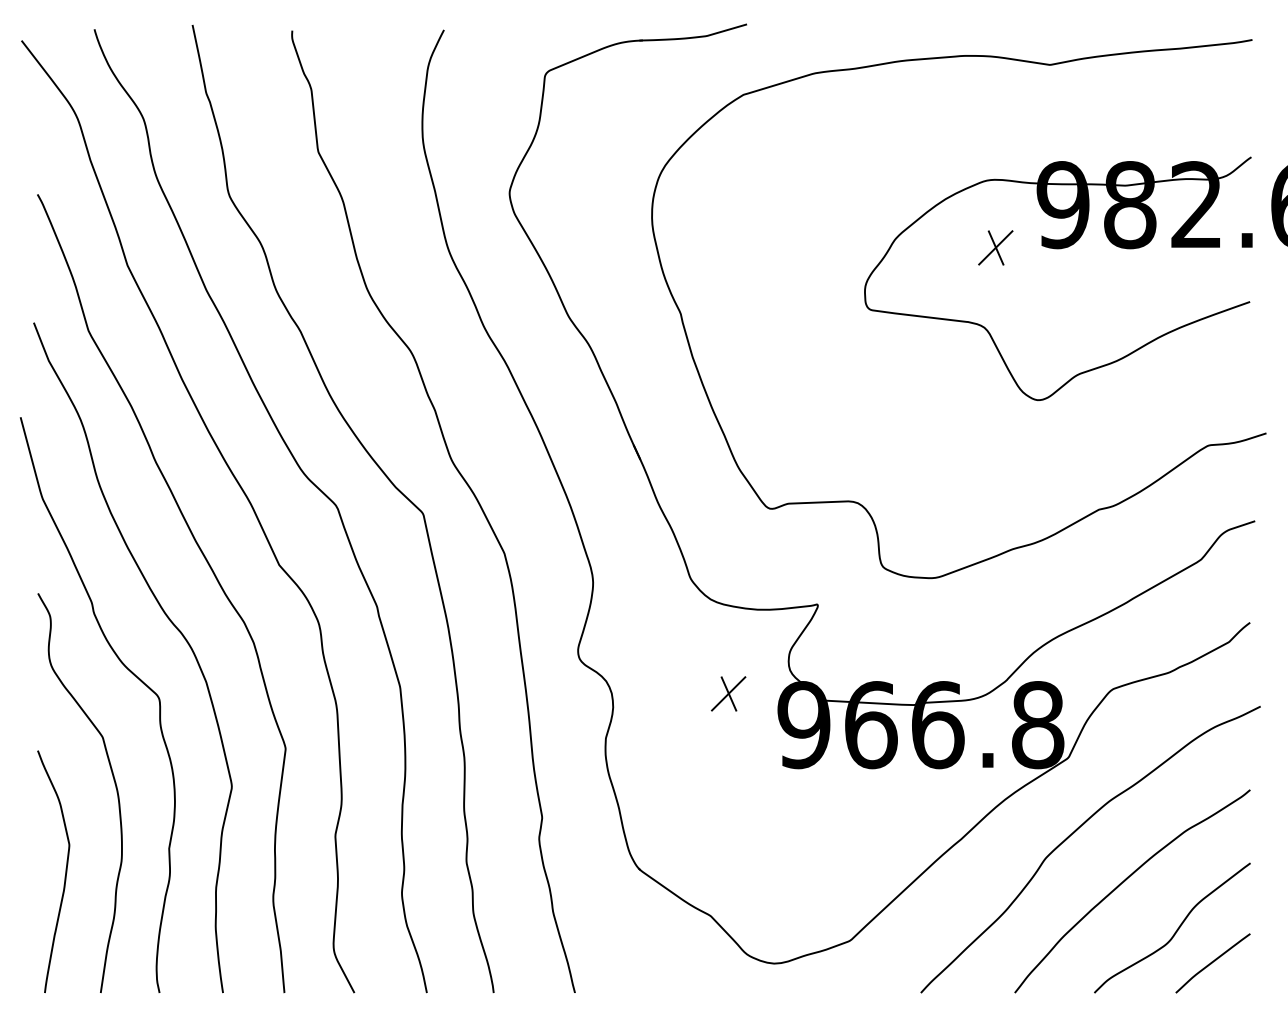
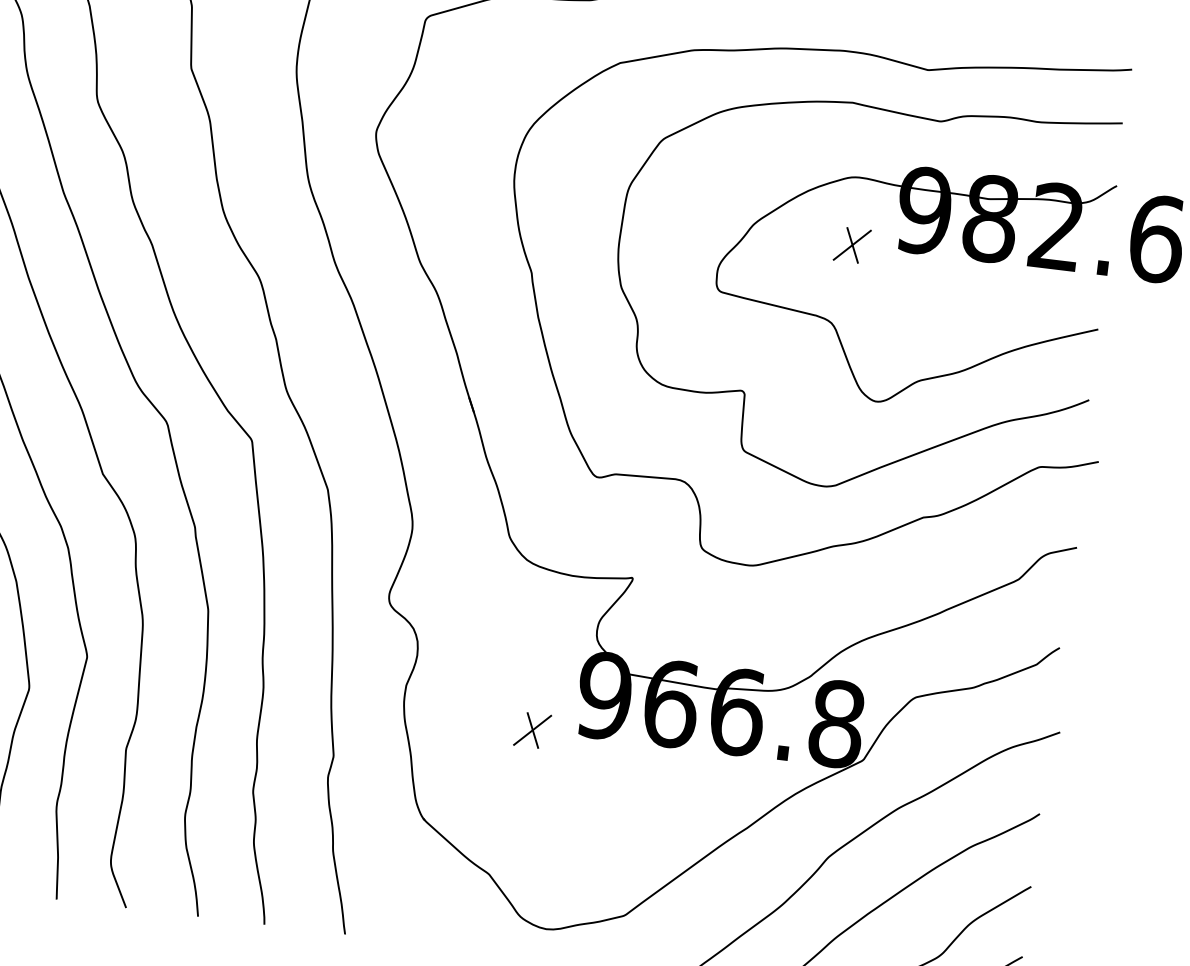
curve: (905, 405) -> (743, 390), added
part: (728, 693) -> (532, 729), moved

